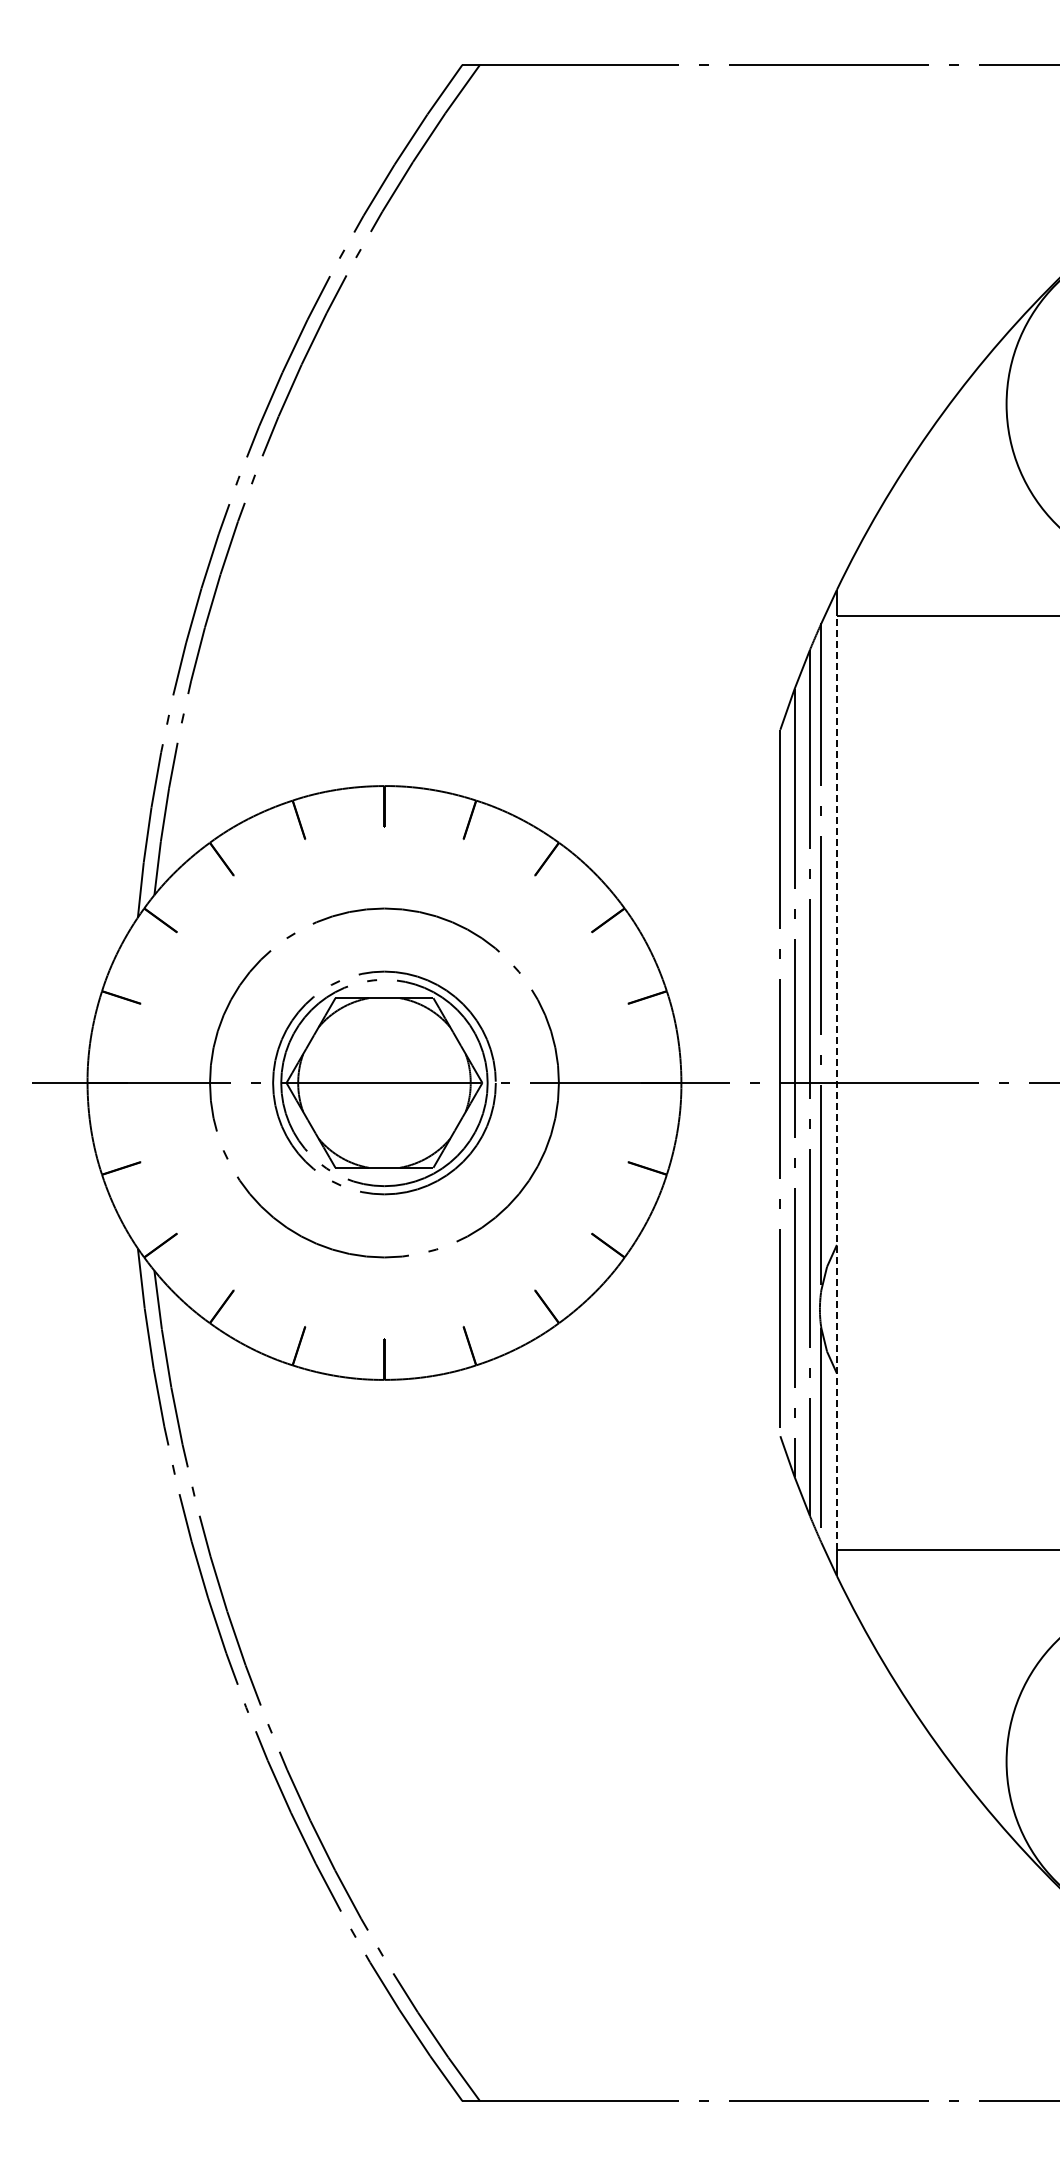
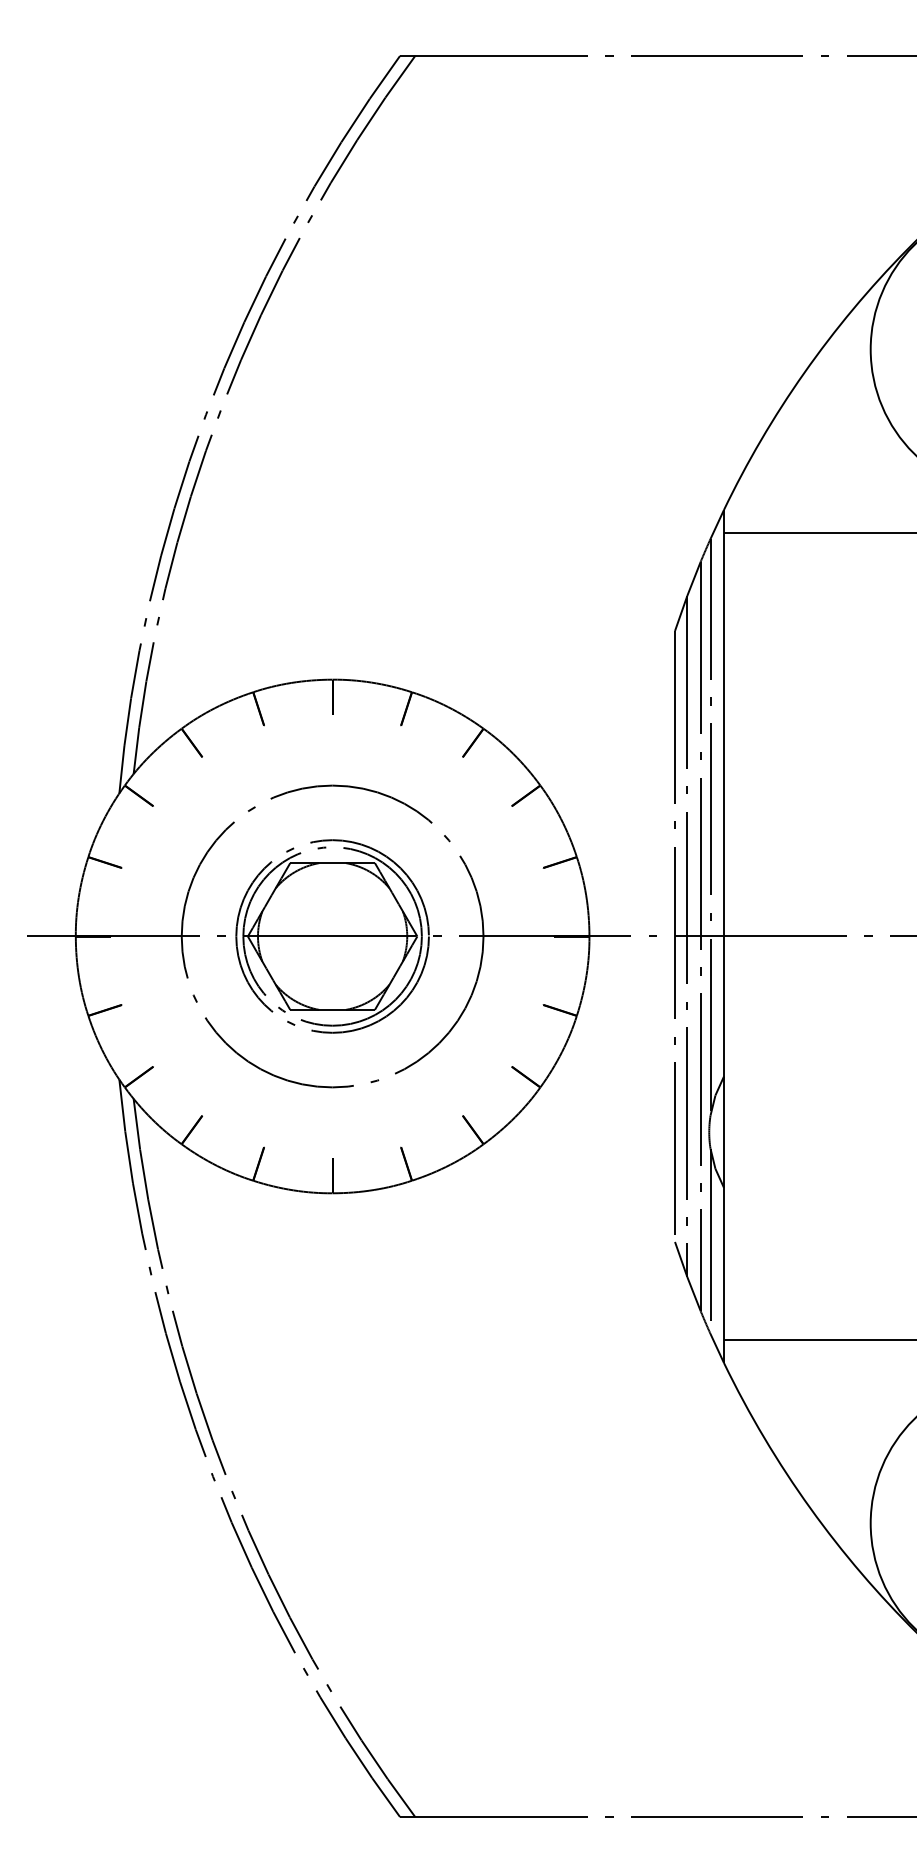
line: (836, 1083) -> (723, 936), dashed -> solid

